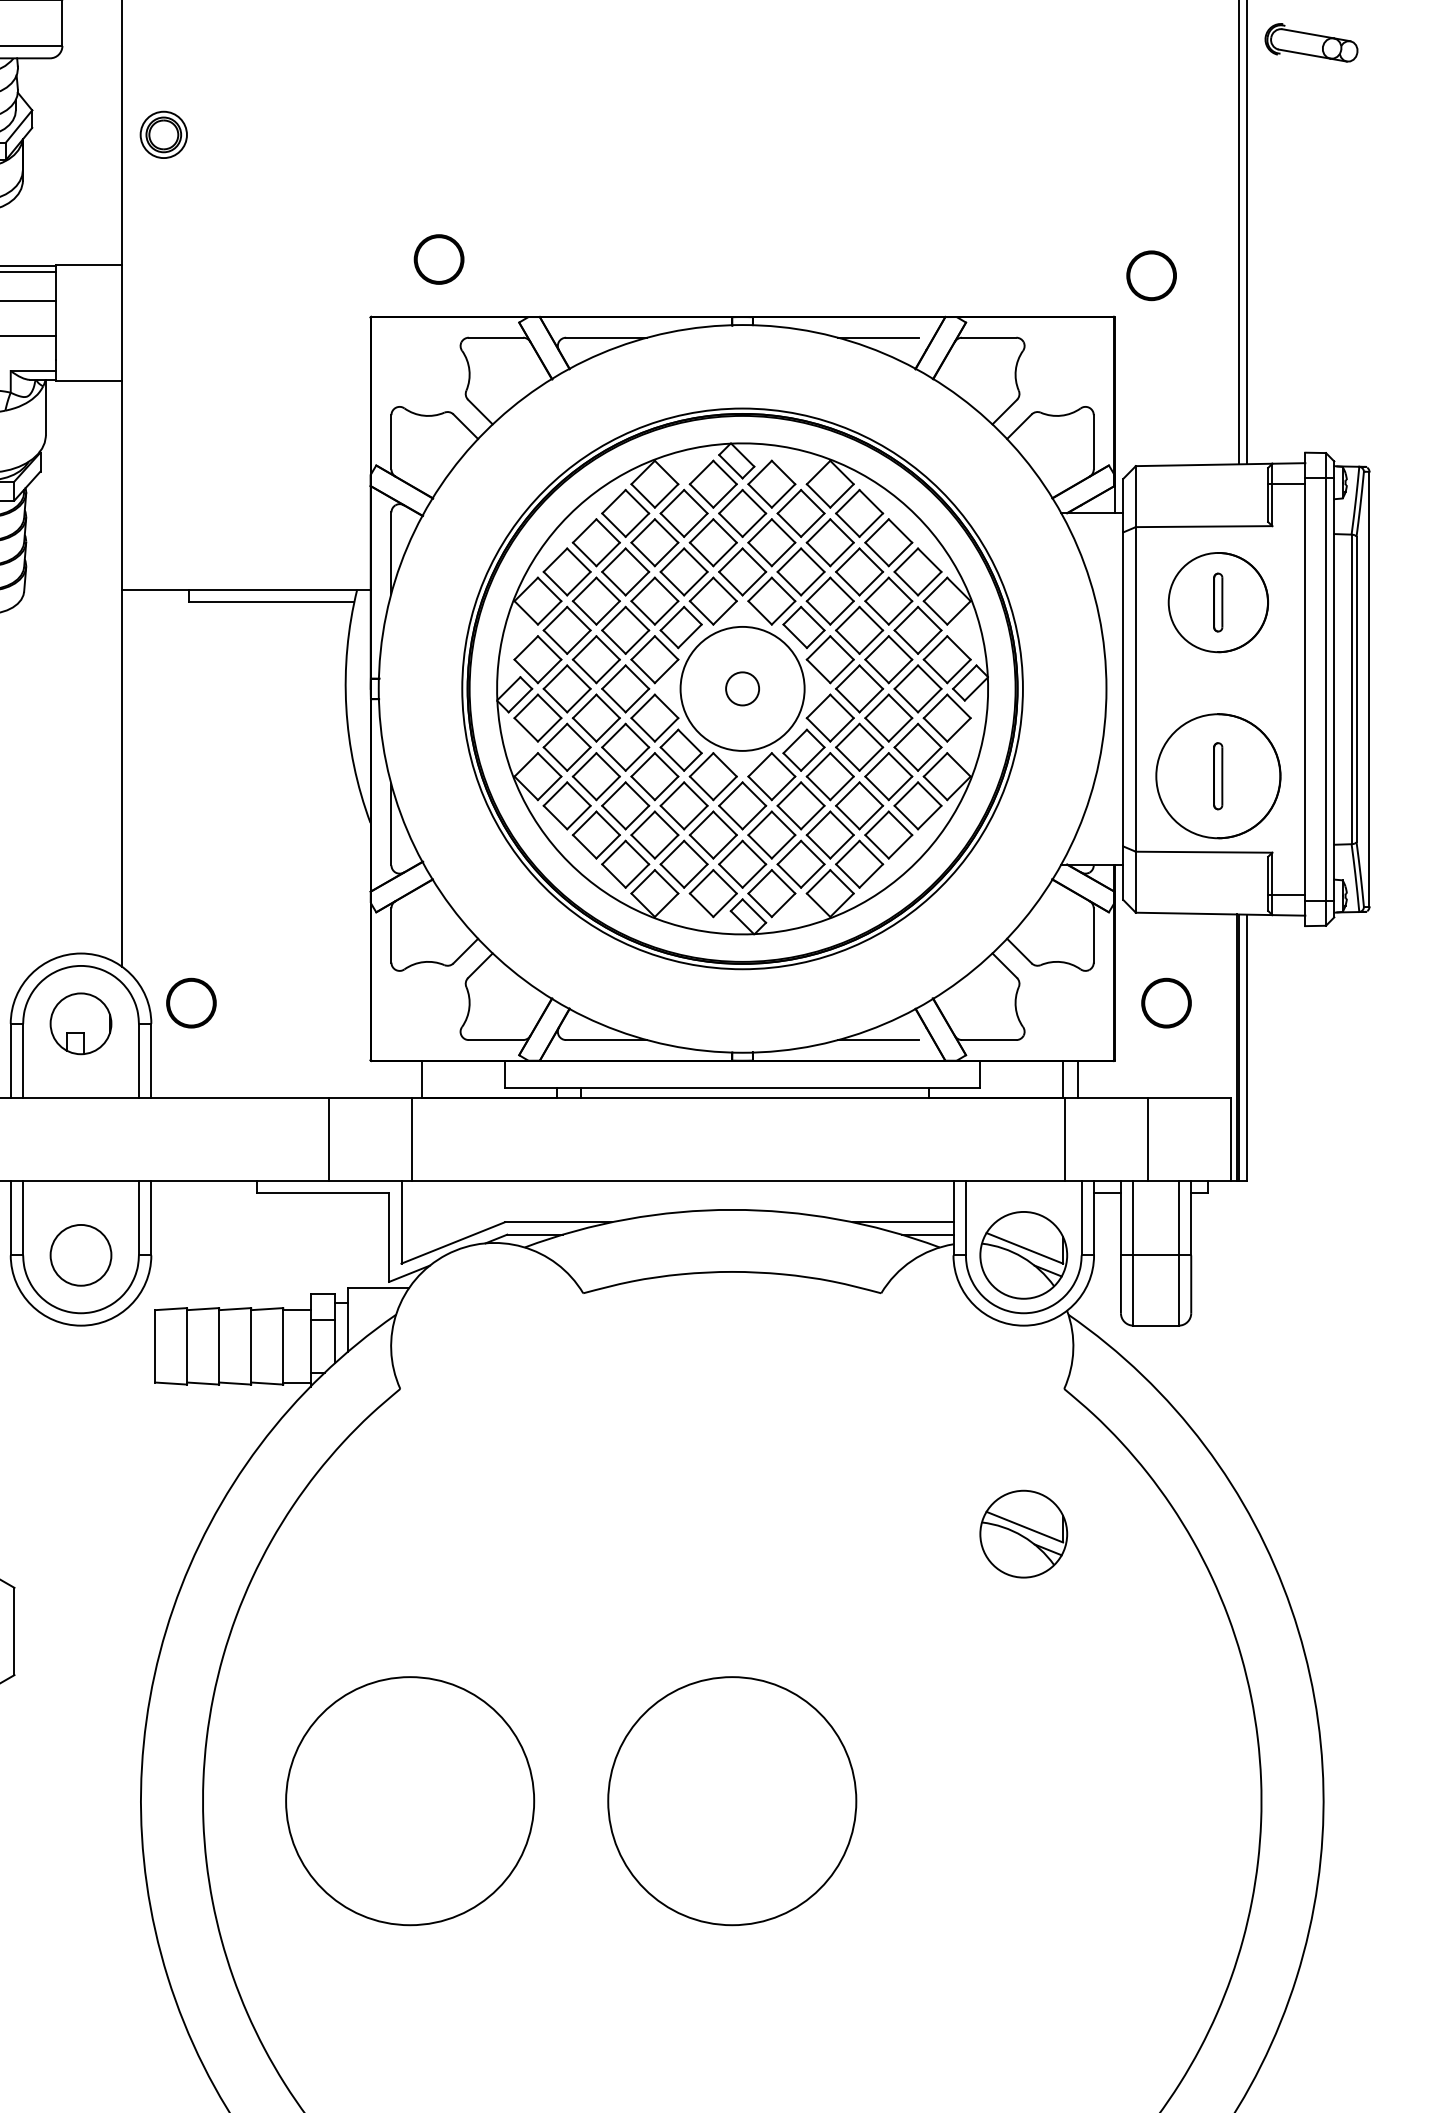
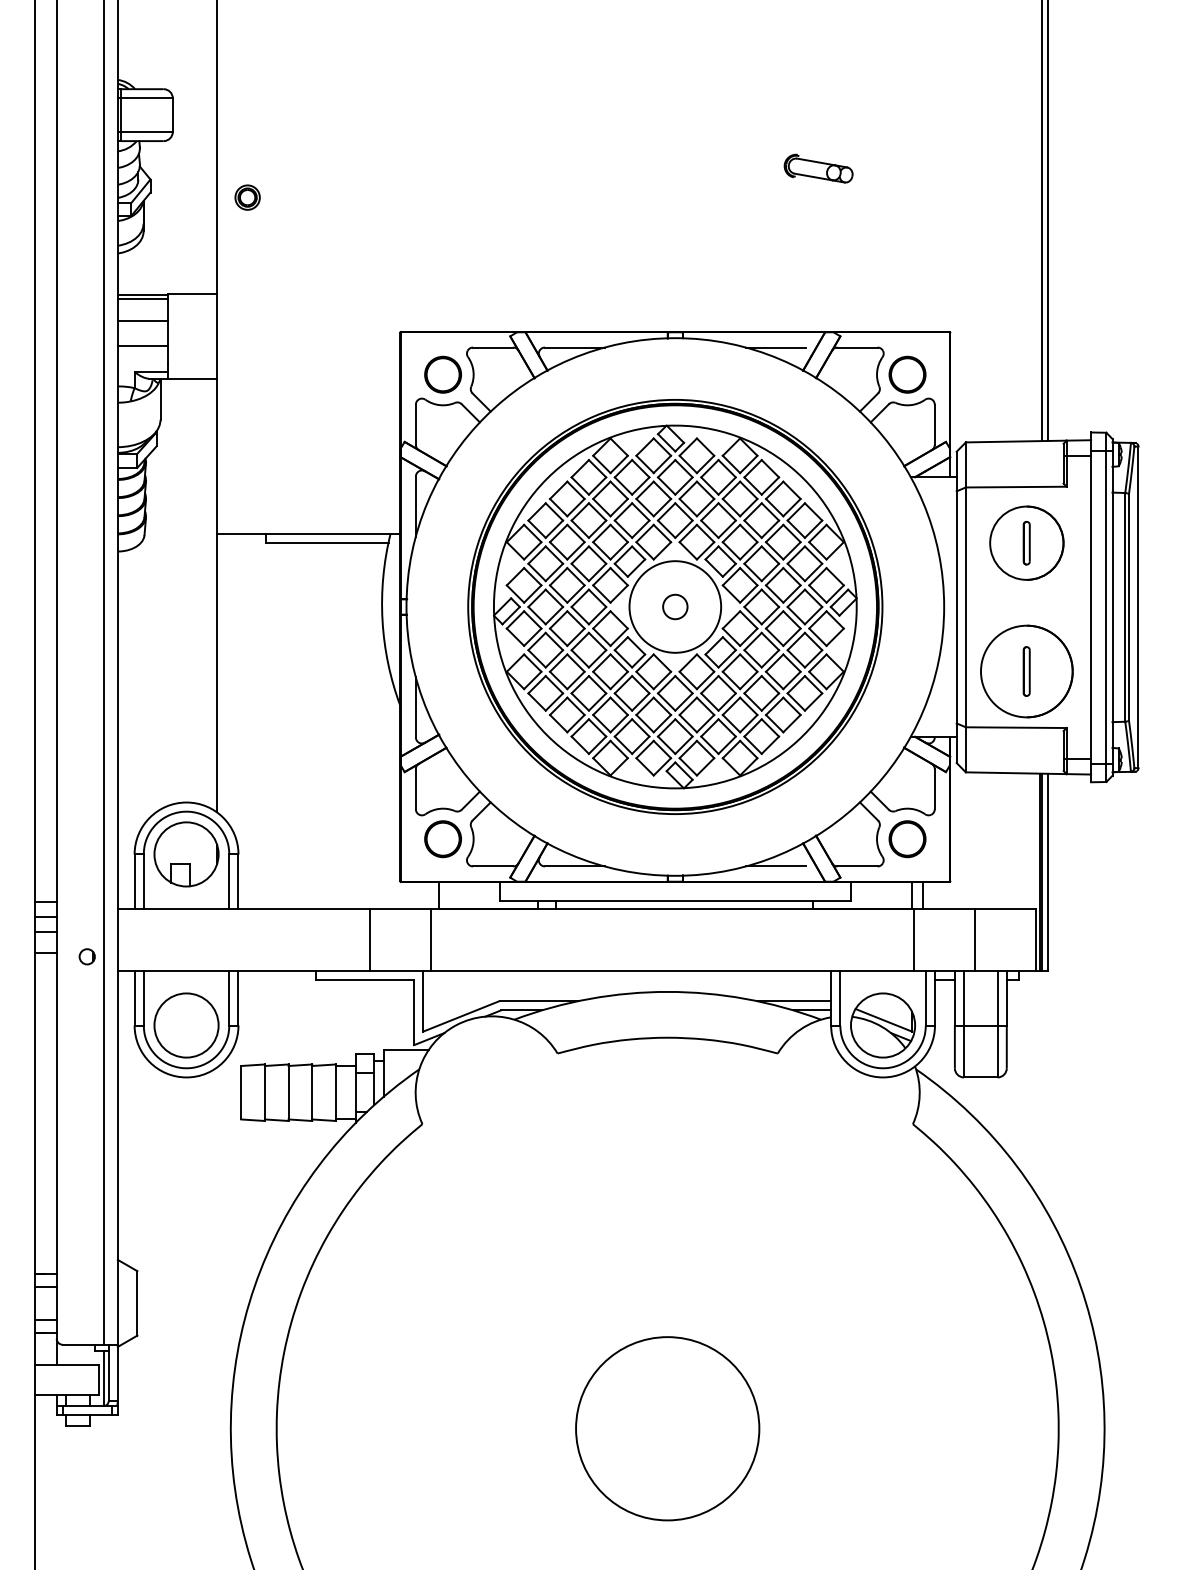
part: (1311, 42) -> (818, 168), moved
part: (163, 134) -> (247, 197), size x0.71
part: (438, 259) -> (442, 374), moved
part: (1151, 275) -> (907, 374), moved
part: (190, 1003) -> (442, 839), moved
part: (1166, 1003) -> (907, 839), moved
part: (80, 1023) -> (186, 854), size x1.43
circle: (80, 1255) -> (186, 1025), size x1.43
part: (1023, 1534) -> (882, 1231), removed
circle: (409, 1800) -> (429, 1428), removed

